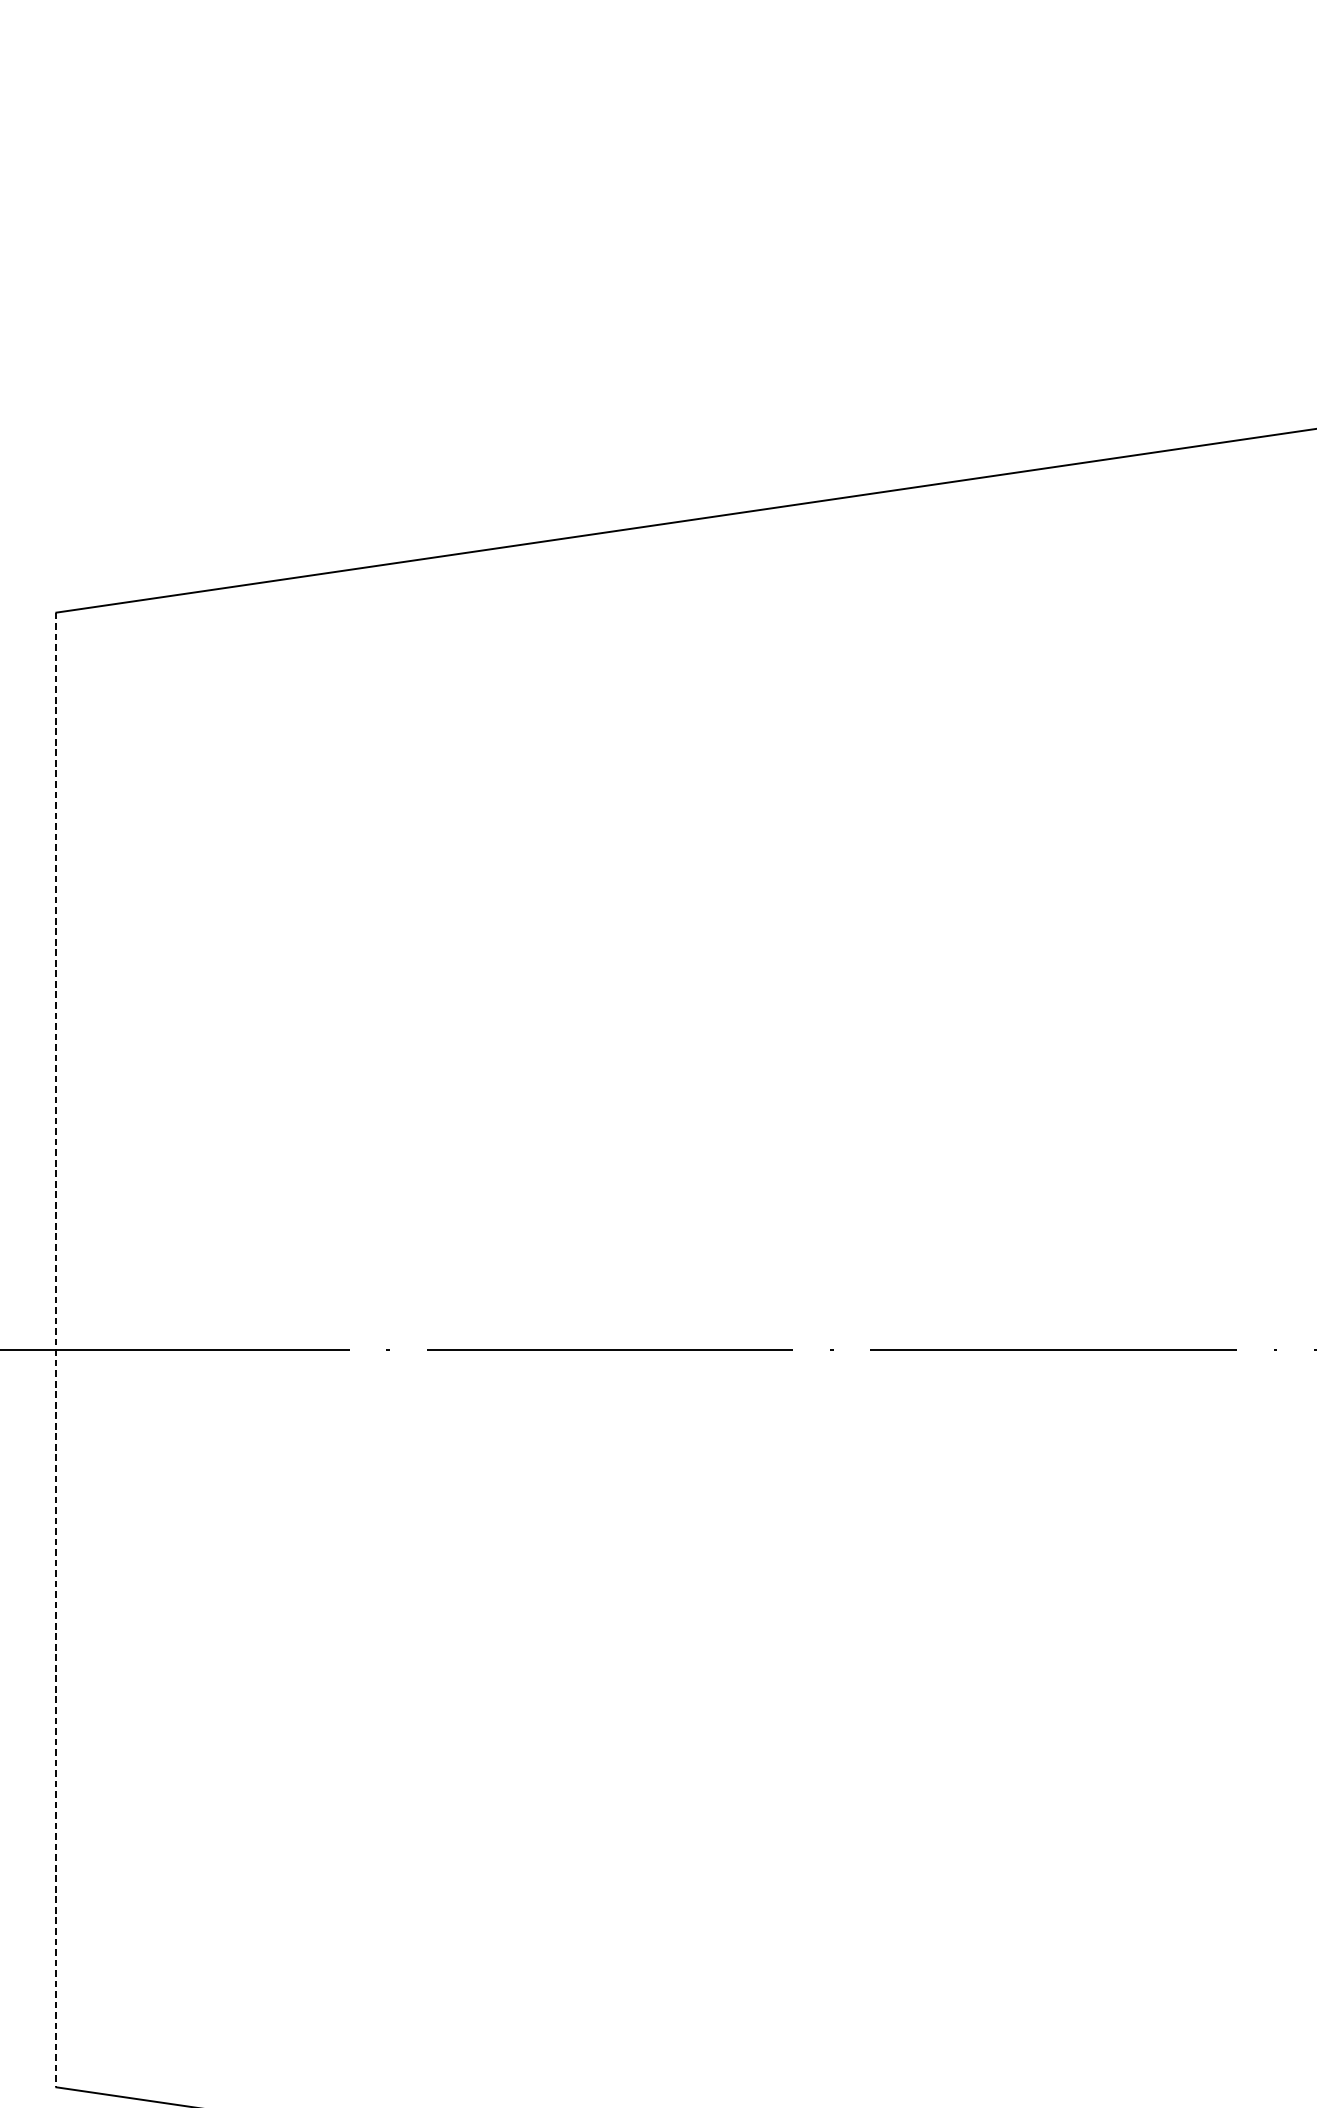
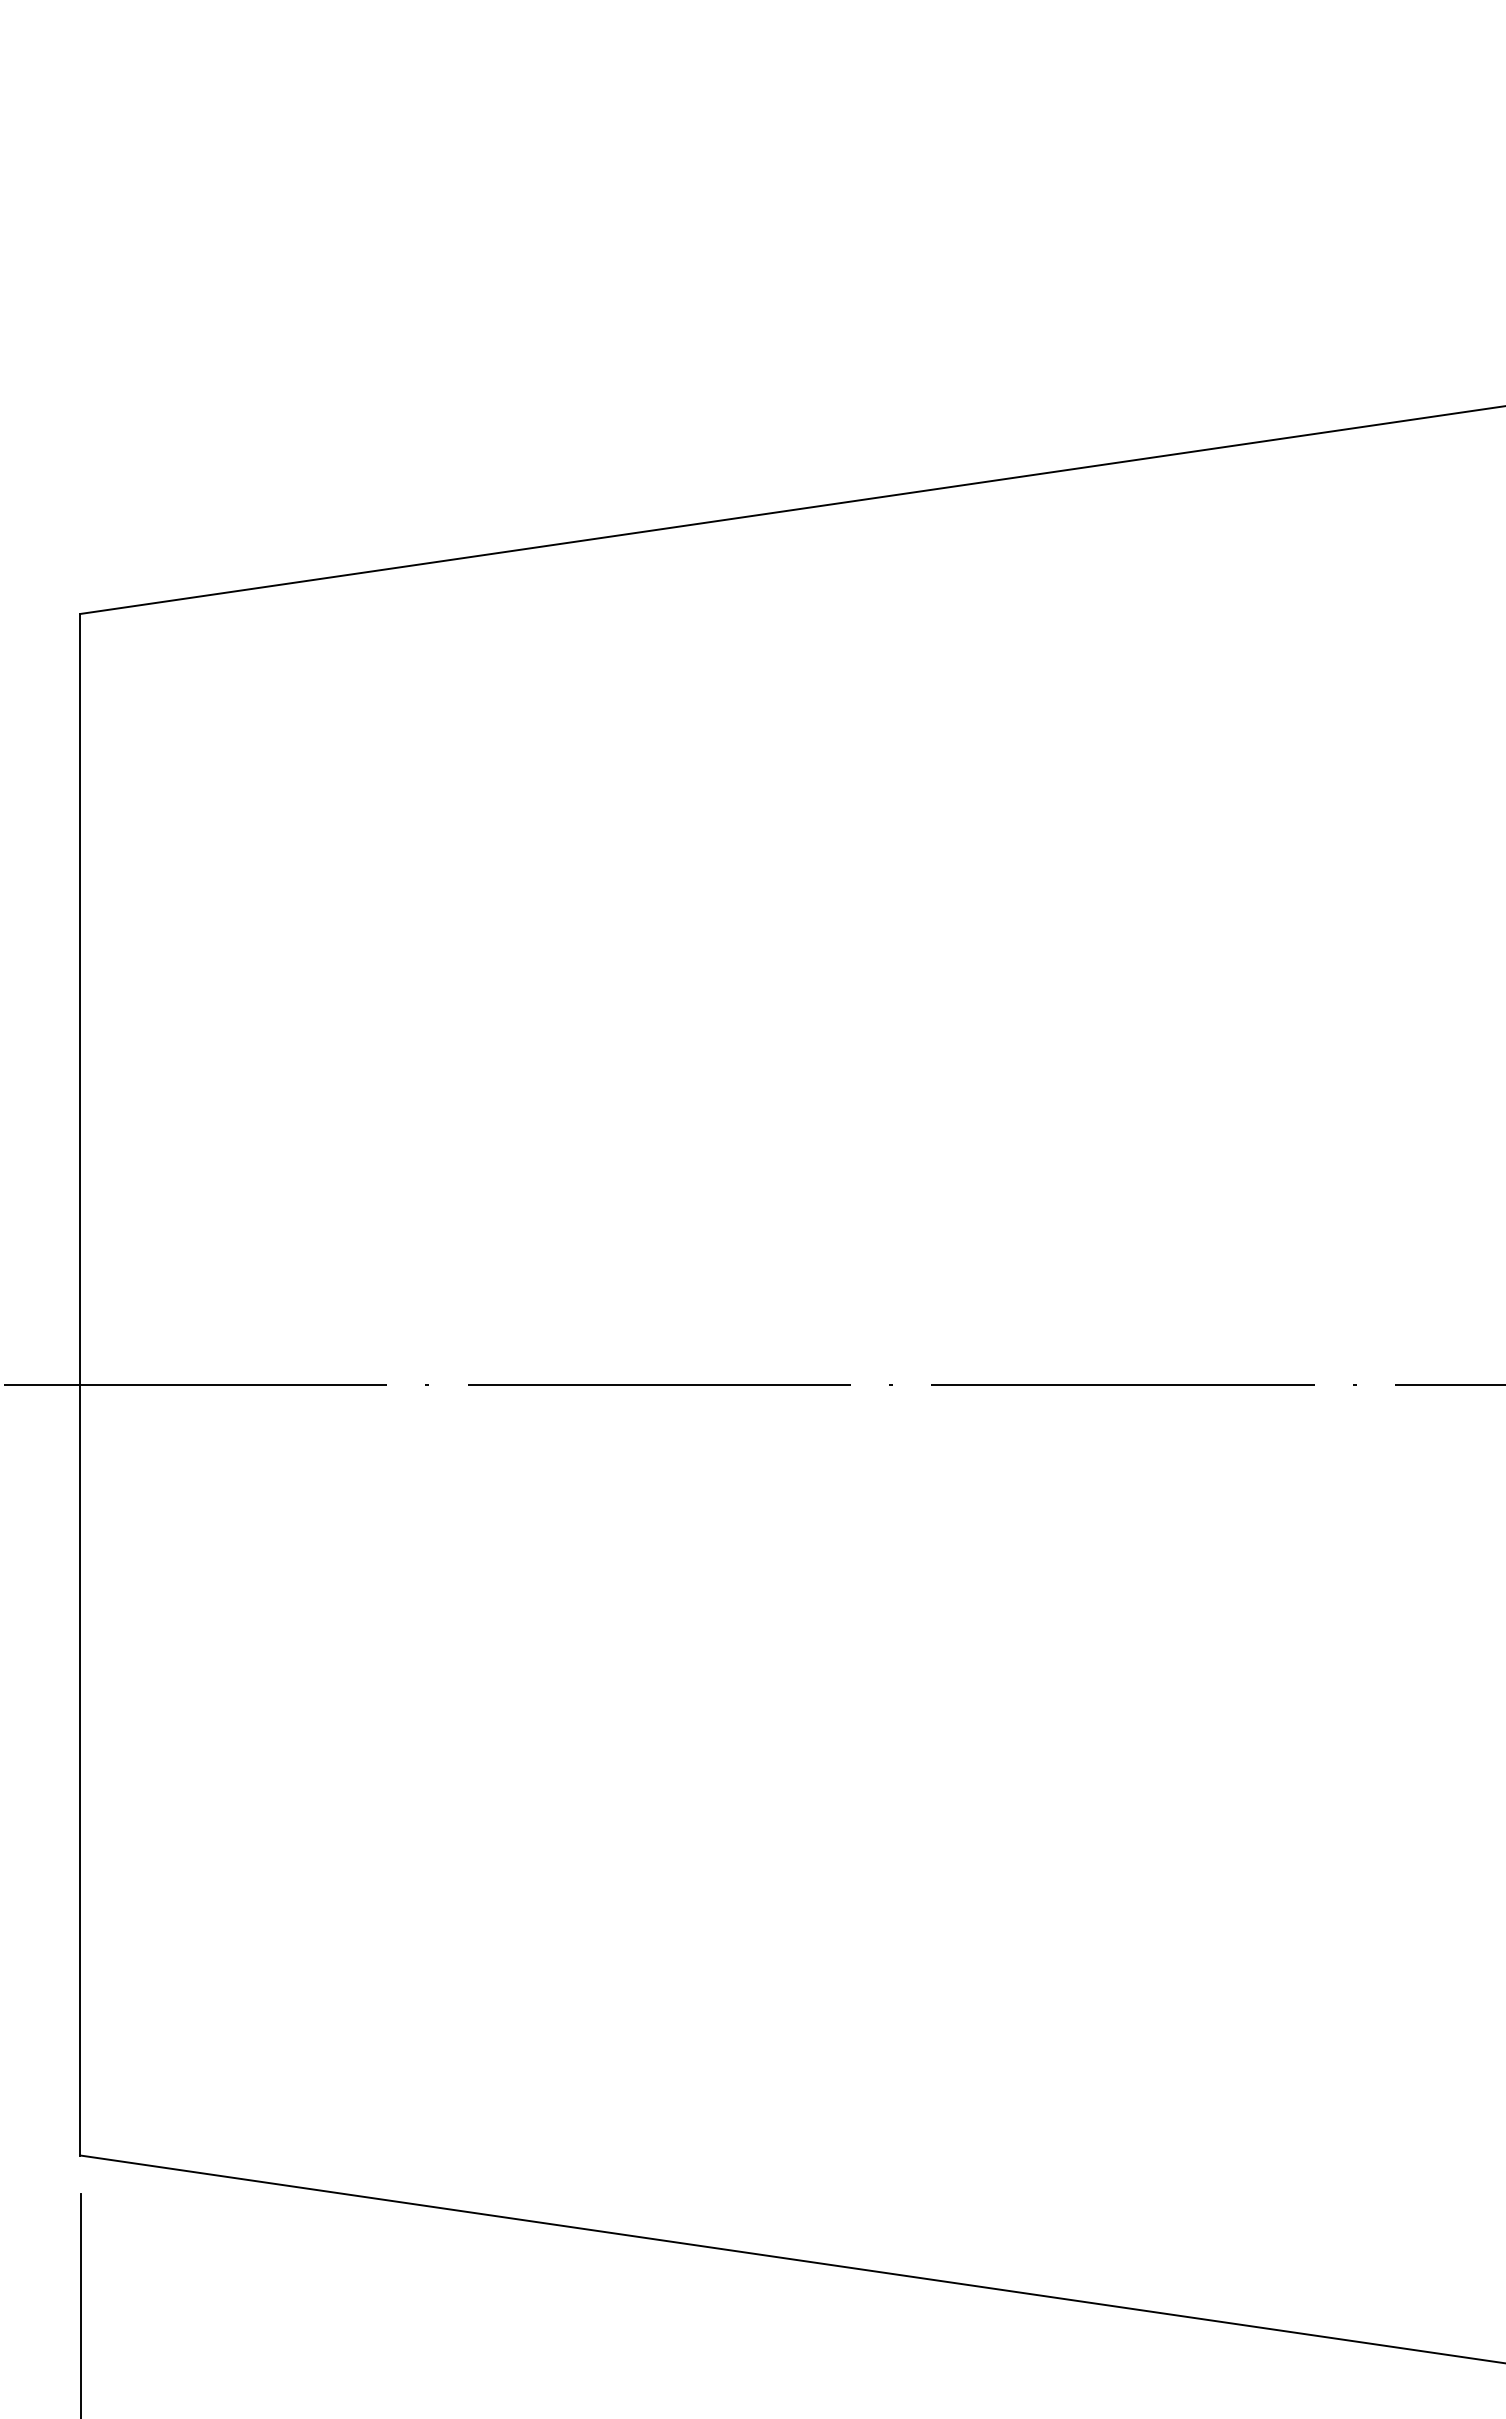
line: (56, 1349) -> (80, 1384), dashed -> solid

